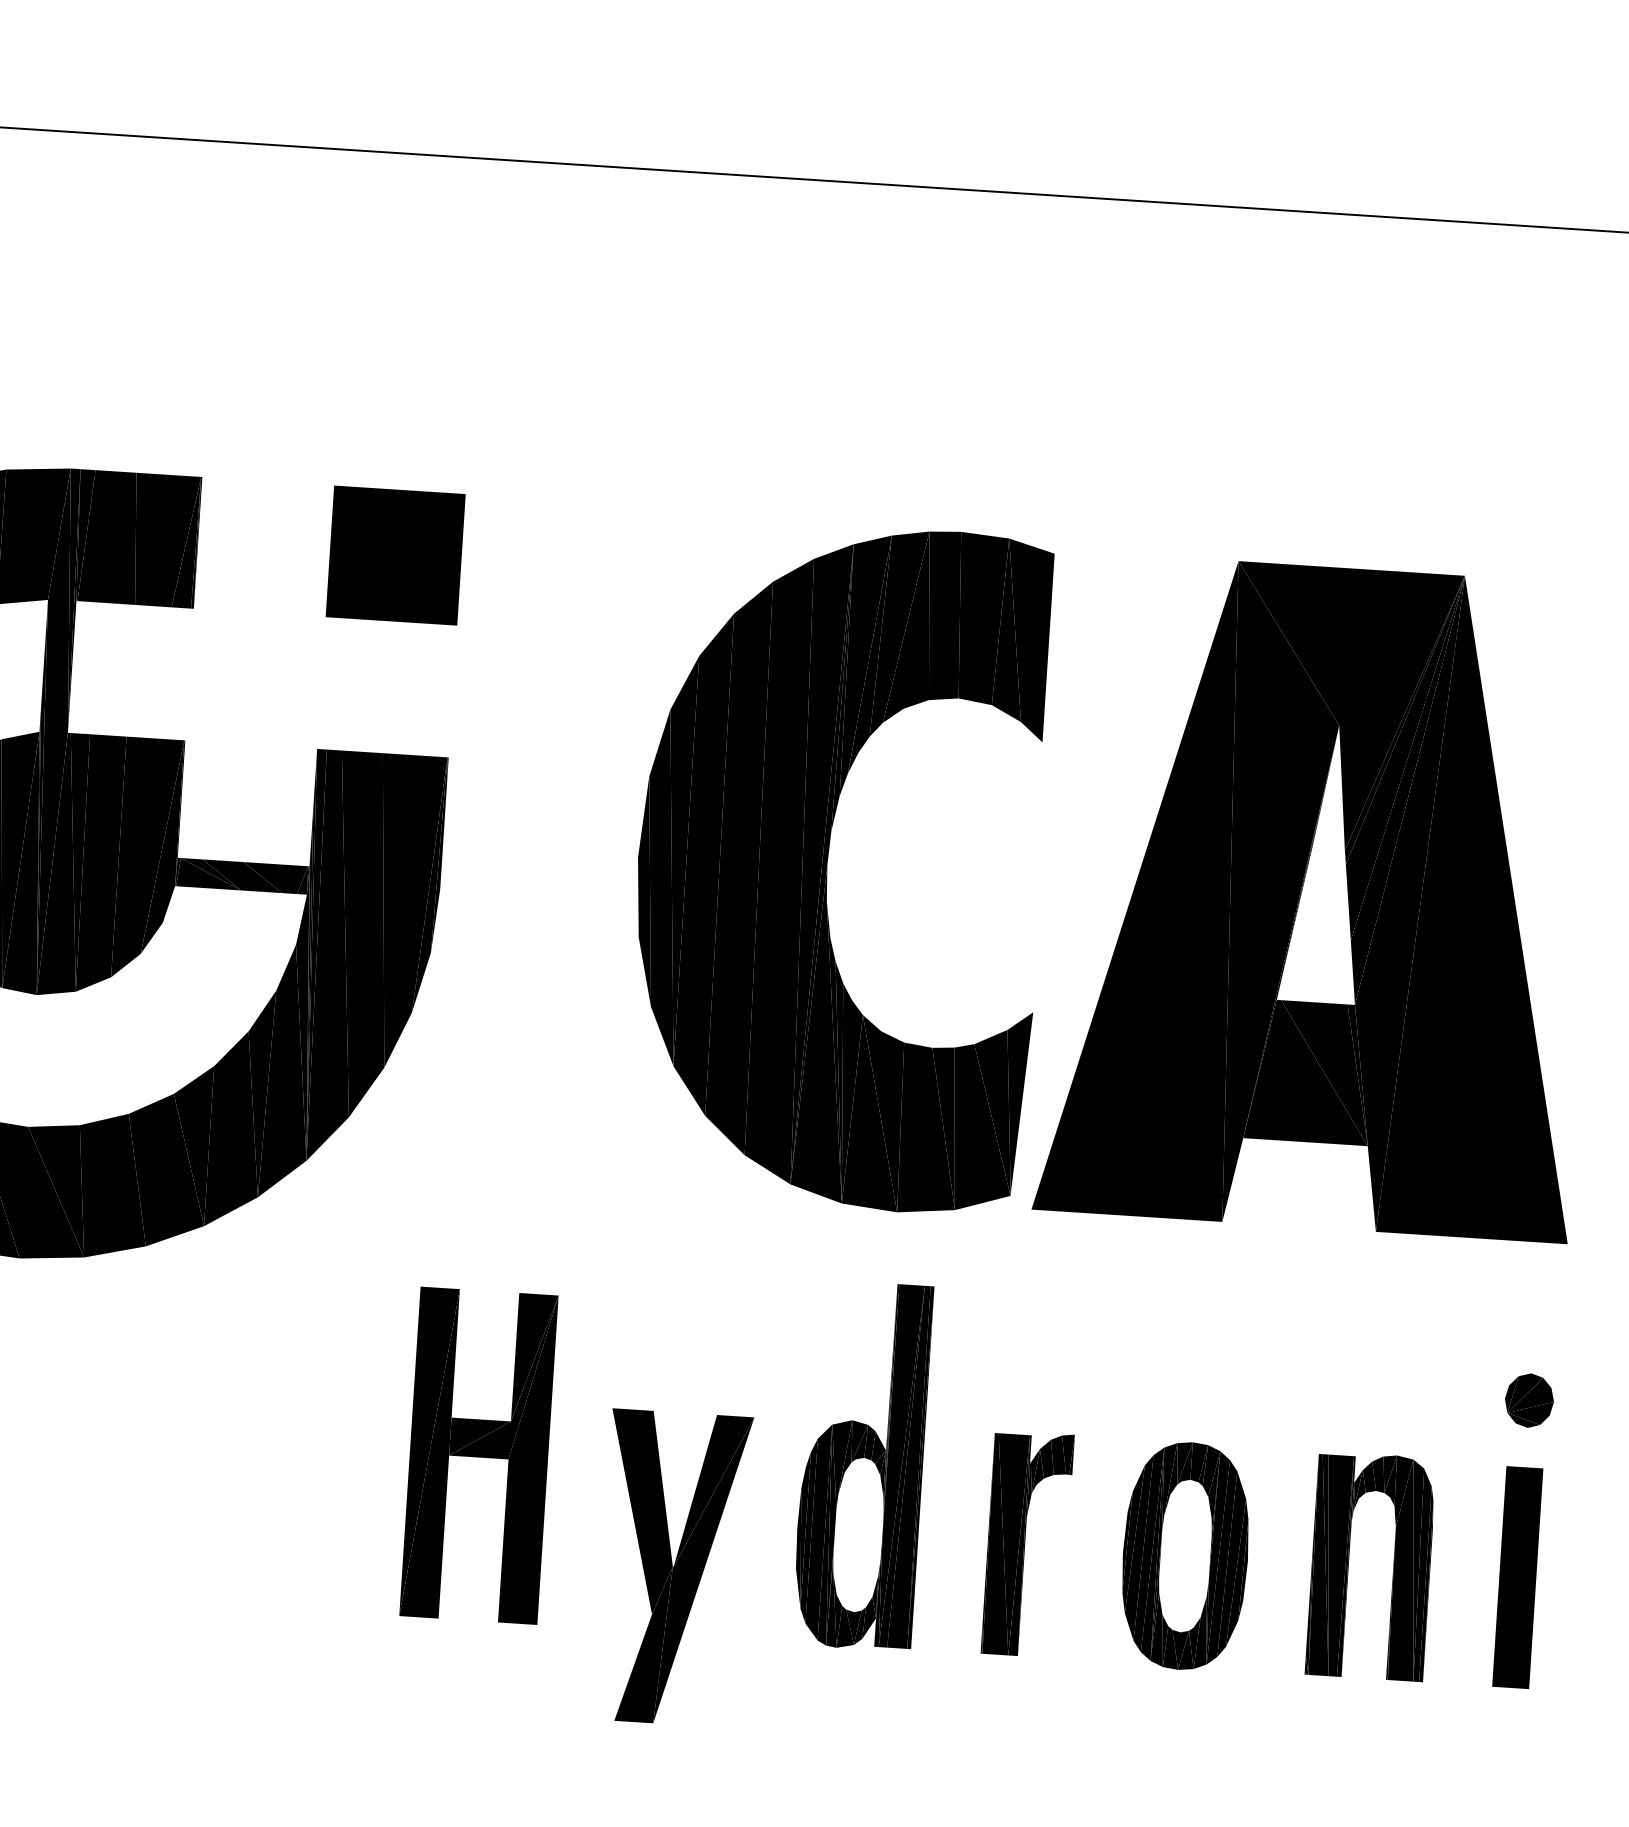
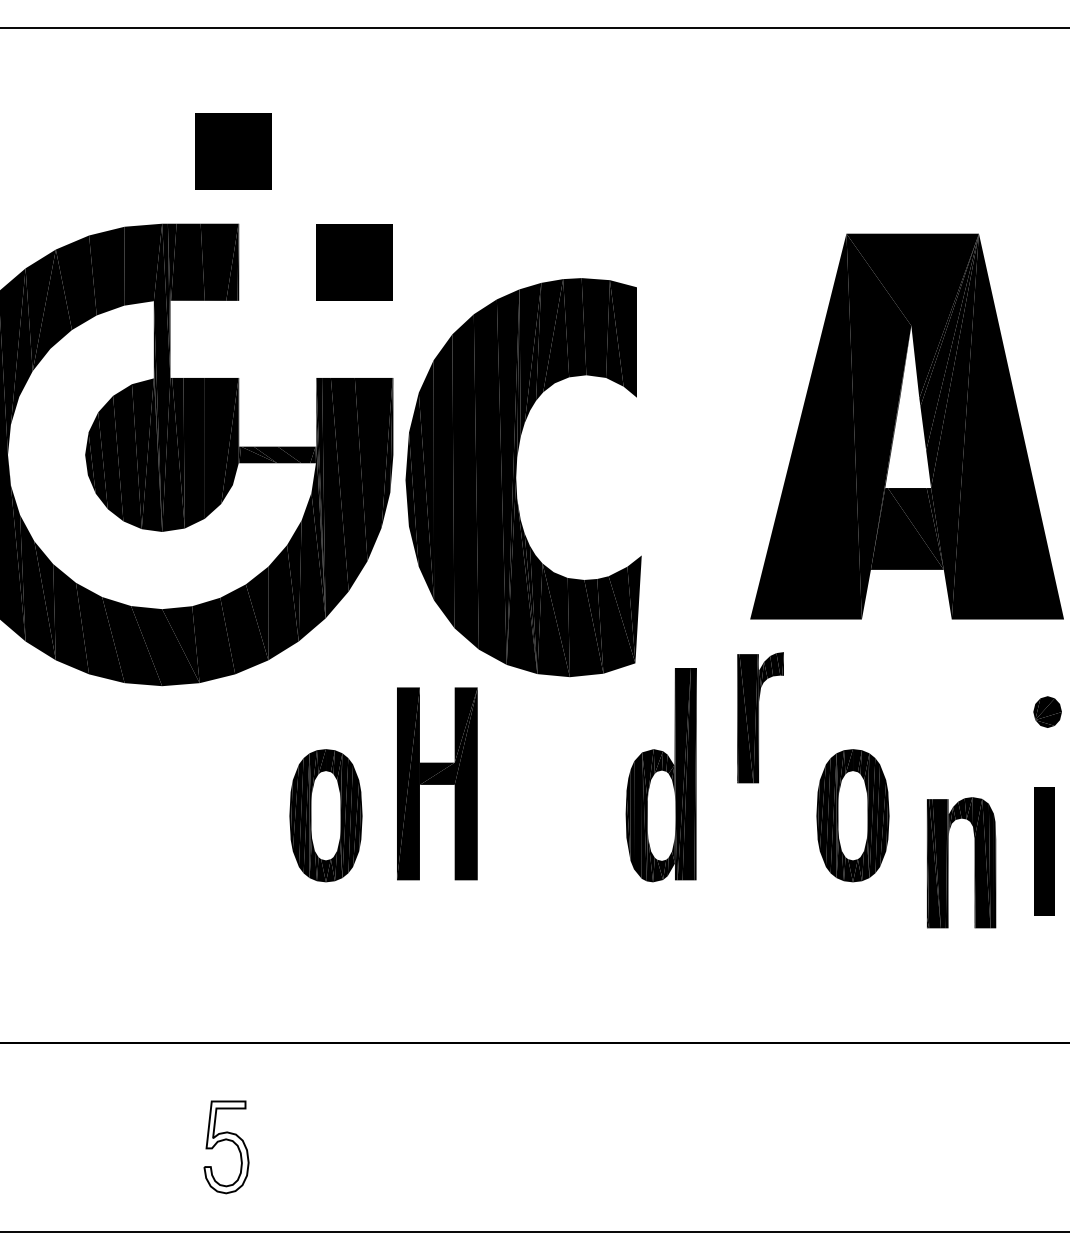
part: (200, 353) -> (233, 151), added
part: (827, 865) -> (516, 477), moved
part: (284, 1497) -> (325, 815), added
part: (1027, 1543) -> (760, 717), moved
part: (1348, 1564) -> (948, 862), moved
part: (672, 1568) -> (554, 842), removed
part: (1517, 1577) -> (1044, 851), moved

